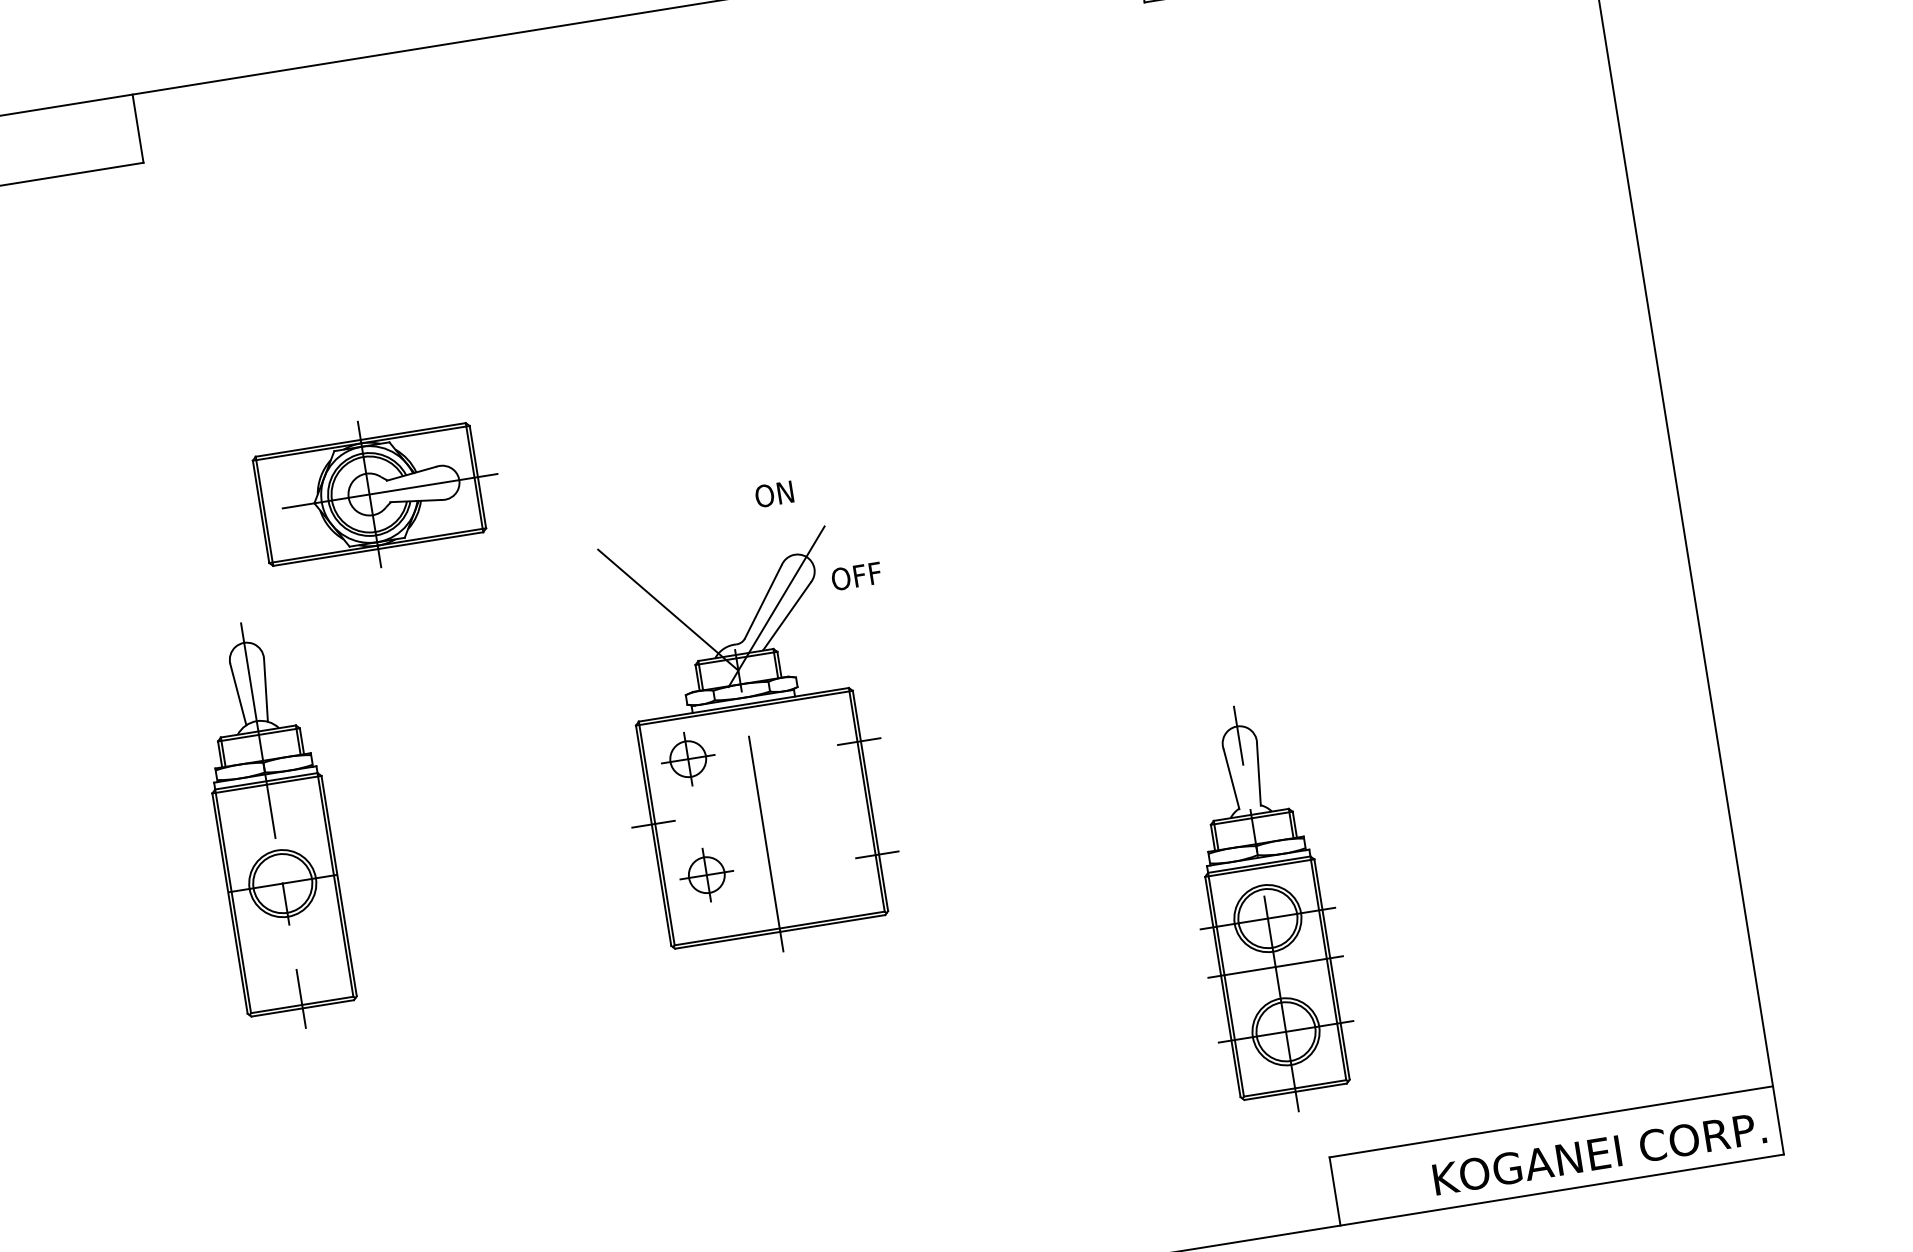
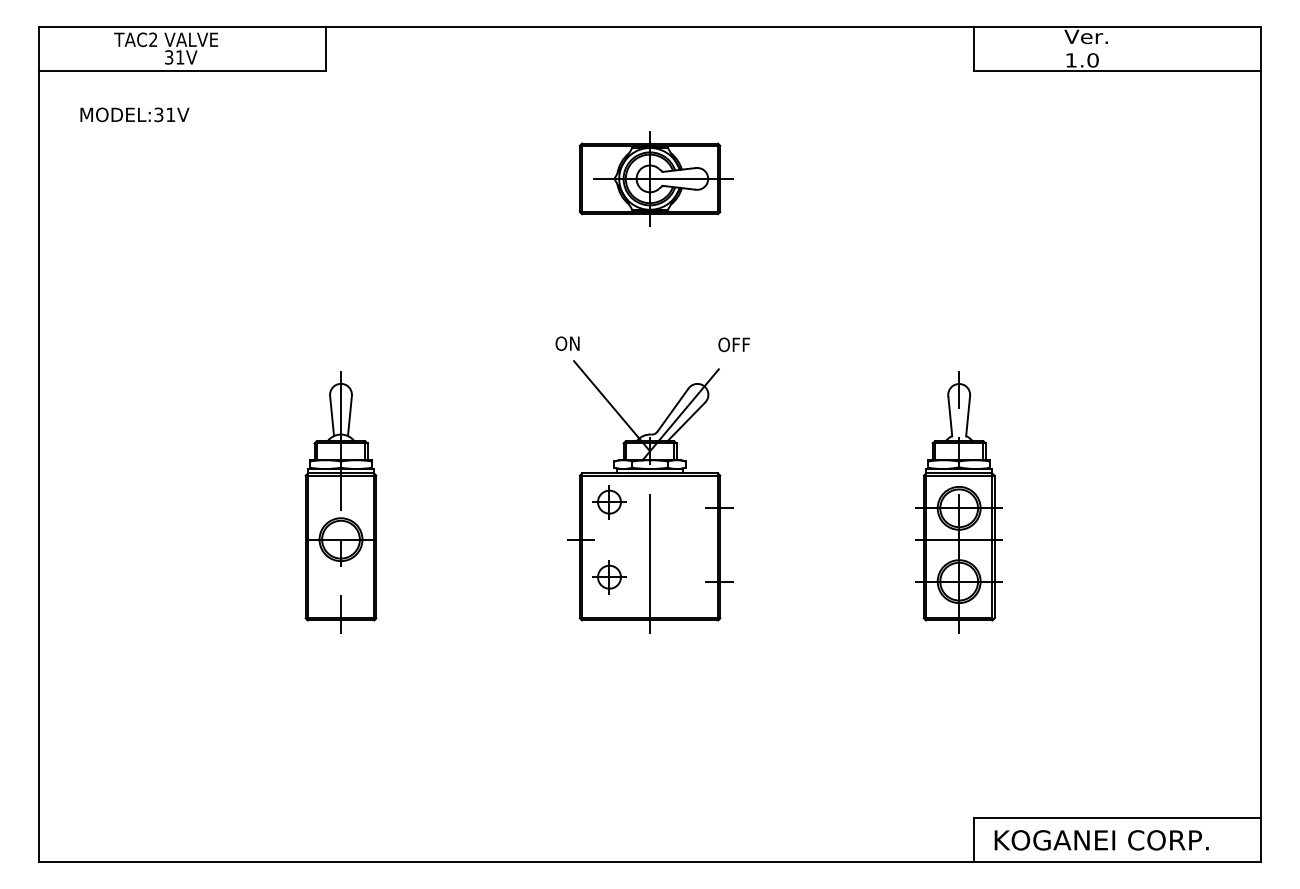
part: (377, 492) -> (655, 178), moved
text: (774, 494) -> (567, 343), moved
text: (856, 575) -> (734, 344), moved
part: (1265, 909) -> (958, 502), moved
text: (1599, 1154) -> (1101, 840), moved

